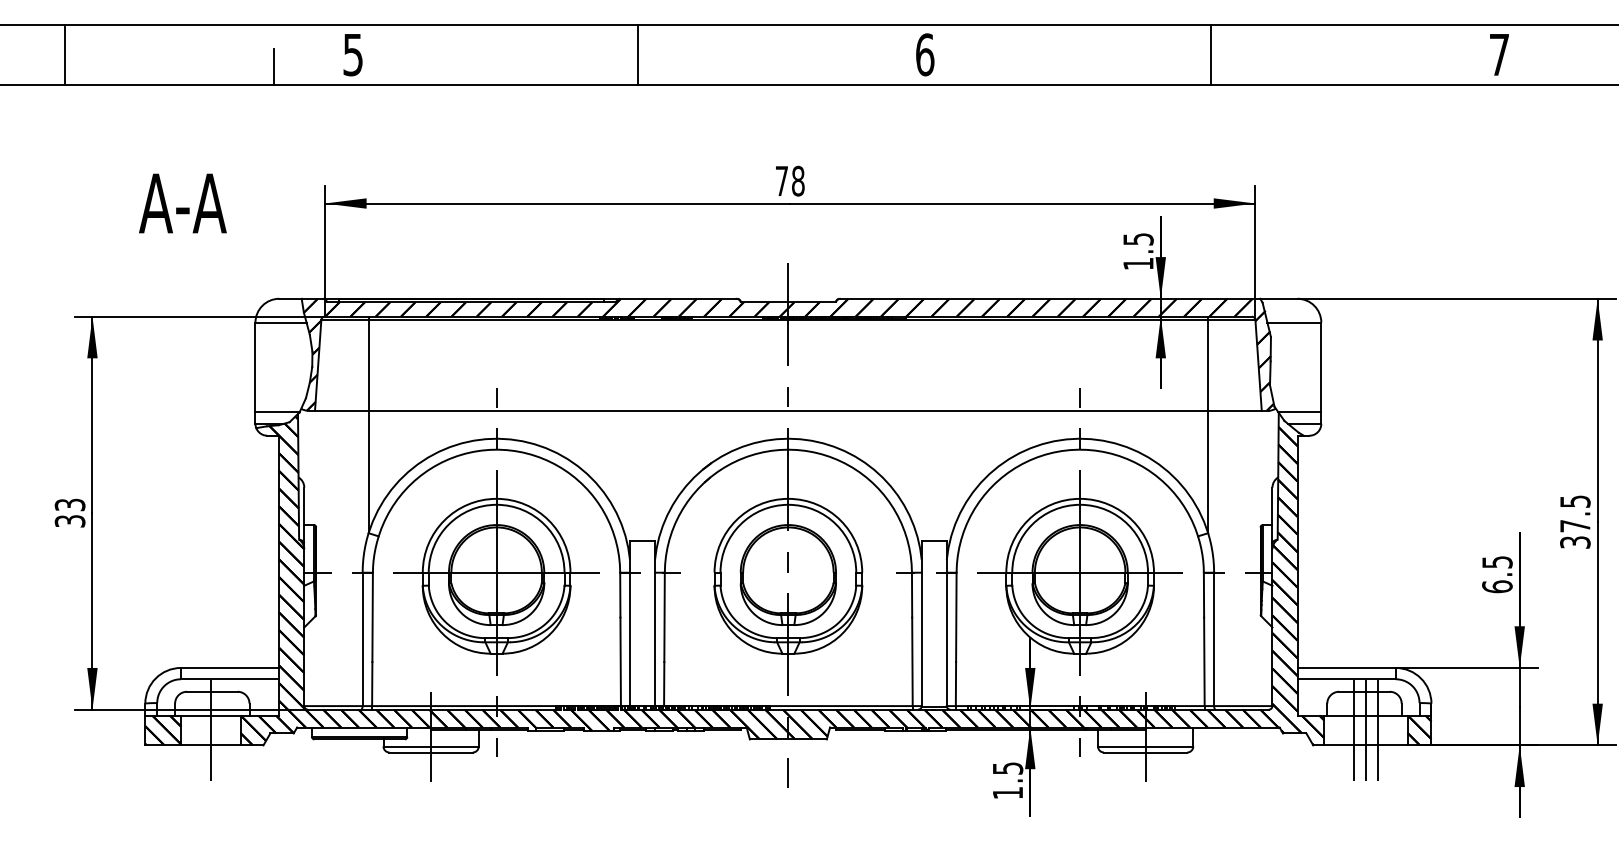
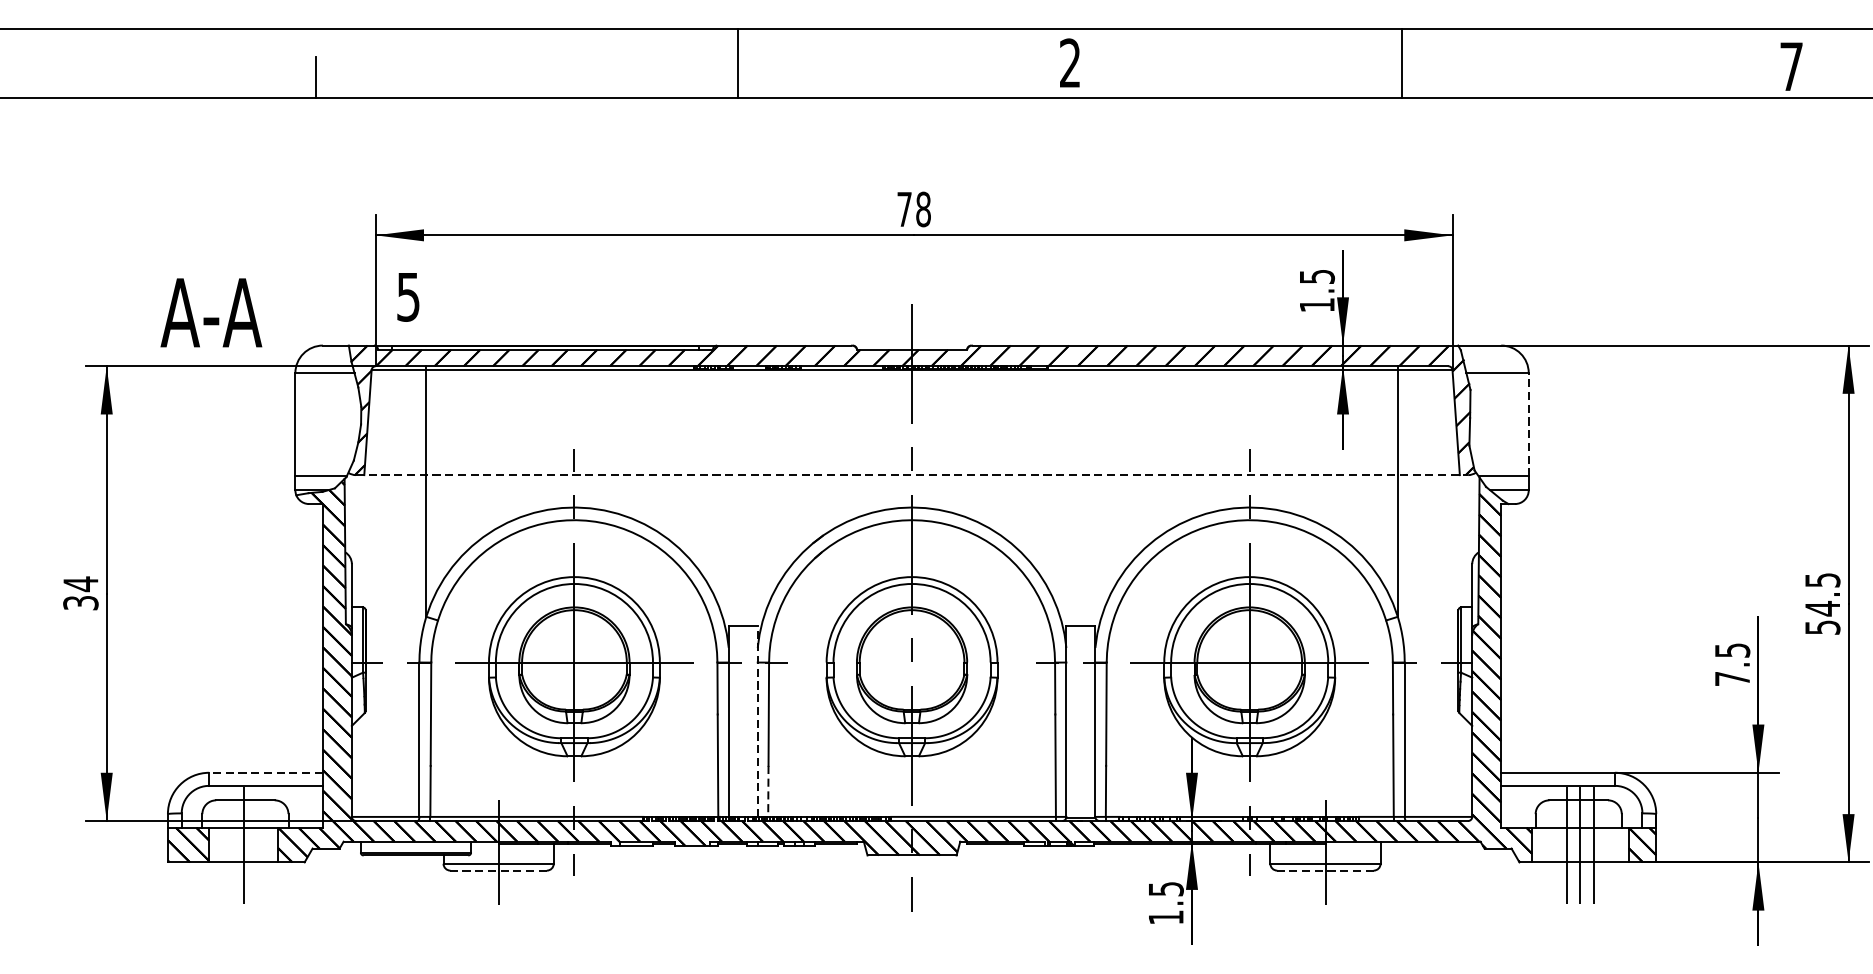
line: (65, 54) -> (75, 62), removed
text: (925, 54) -> (1070, 62), 6 -> 2
text: (1499, 54) -> (1791, 66), moved
text: (352, 55) -> (407, 297), moved
text: (182, 203) -> (210, 312), moved
line: (1321, 367) -> (1528, 425), solid -> dashed
line: (788, 410) -> (912, 474), solid -> dashed
text: (69, 504) -> (80, 583), 33 -> 34
text: (1575, 533) -> (1822, 617), 37.5 -> 54.5
text: (1497, 586) -> (1732, 678), 6.5 -> 7.5
line: (655, 623) -> (758, 721), solid -> dashed
line: (229, 667) -> (265, 772), solid -> dashed
line: (664, 684) -> (768, 791), solid -> dashed
line: (431, 752) -> (499, 870), solid -> dashed
line: (1145, 752) -> (1325, 870), solid -> dashed

